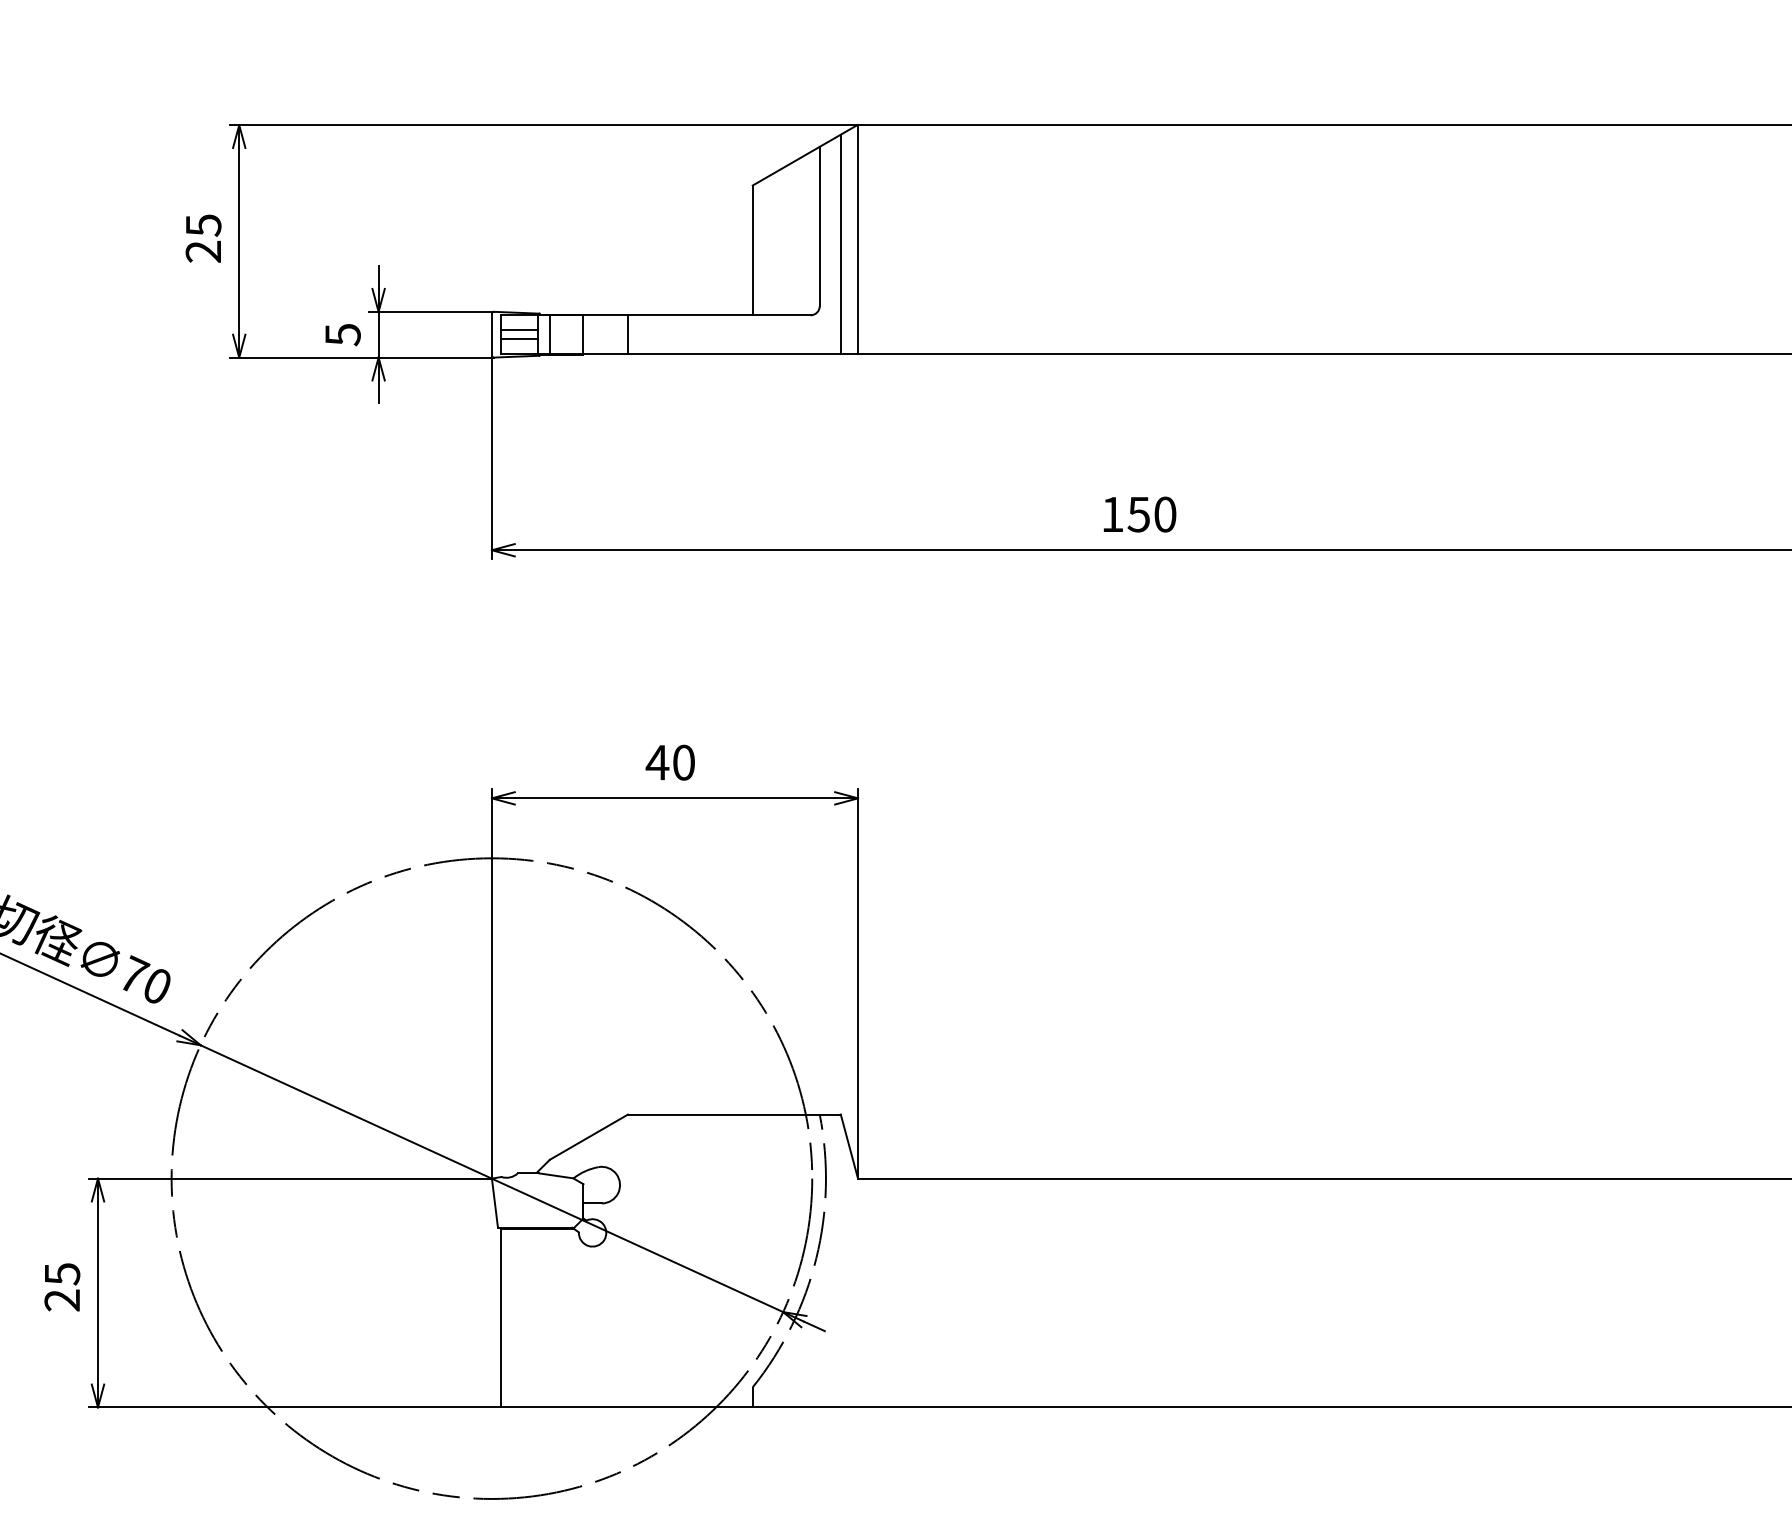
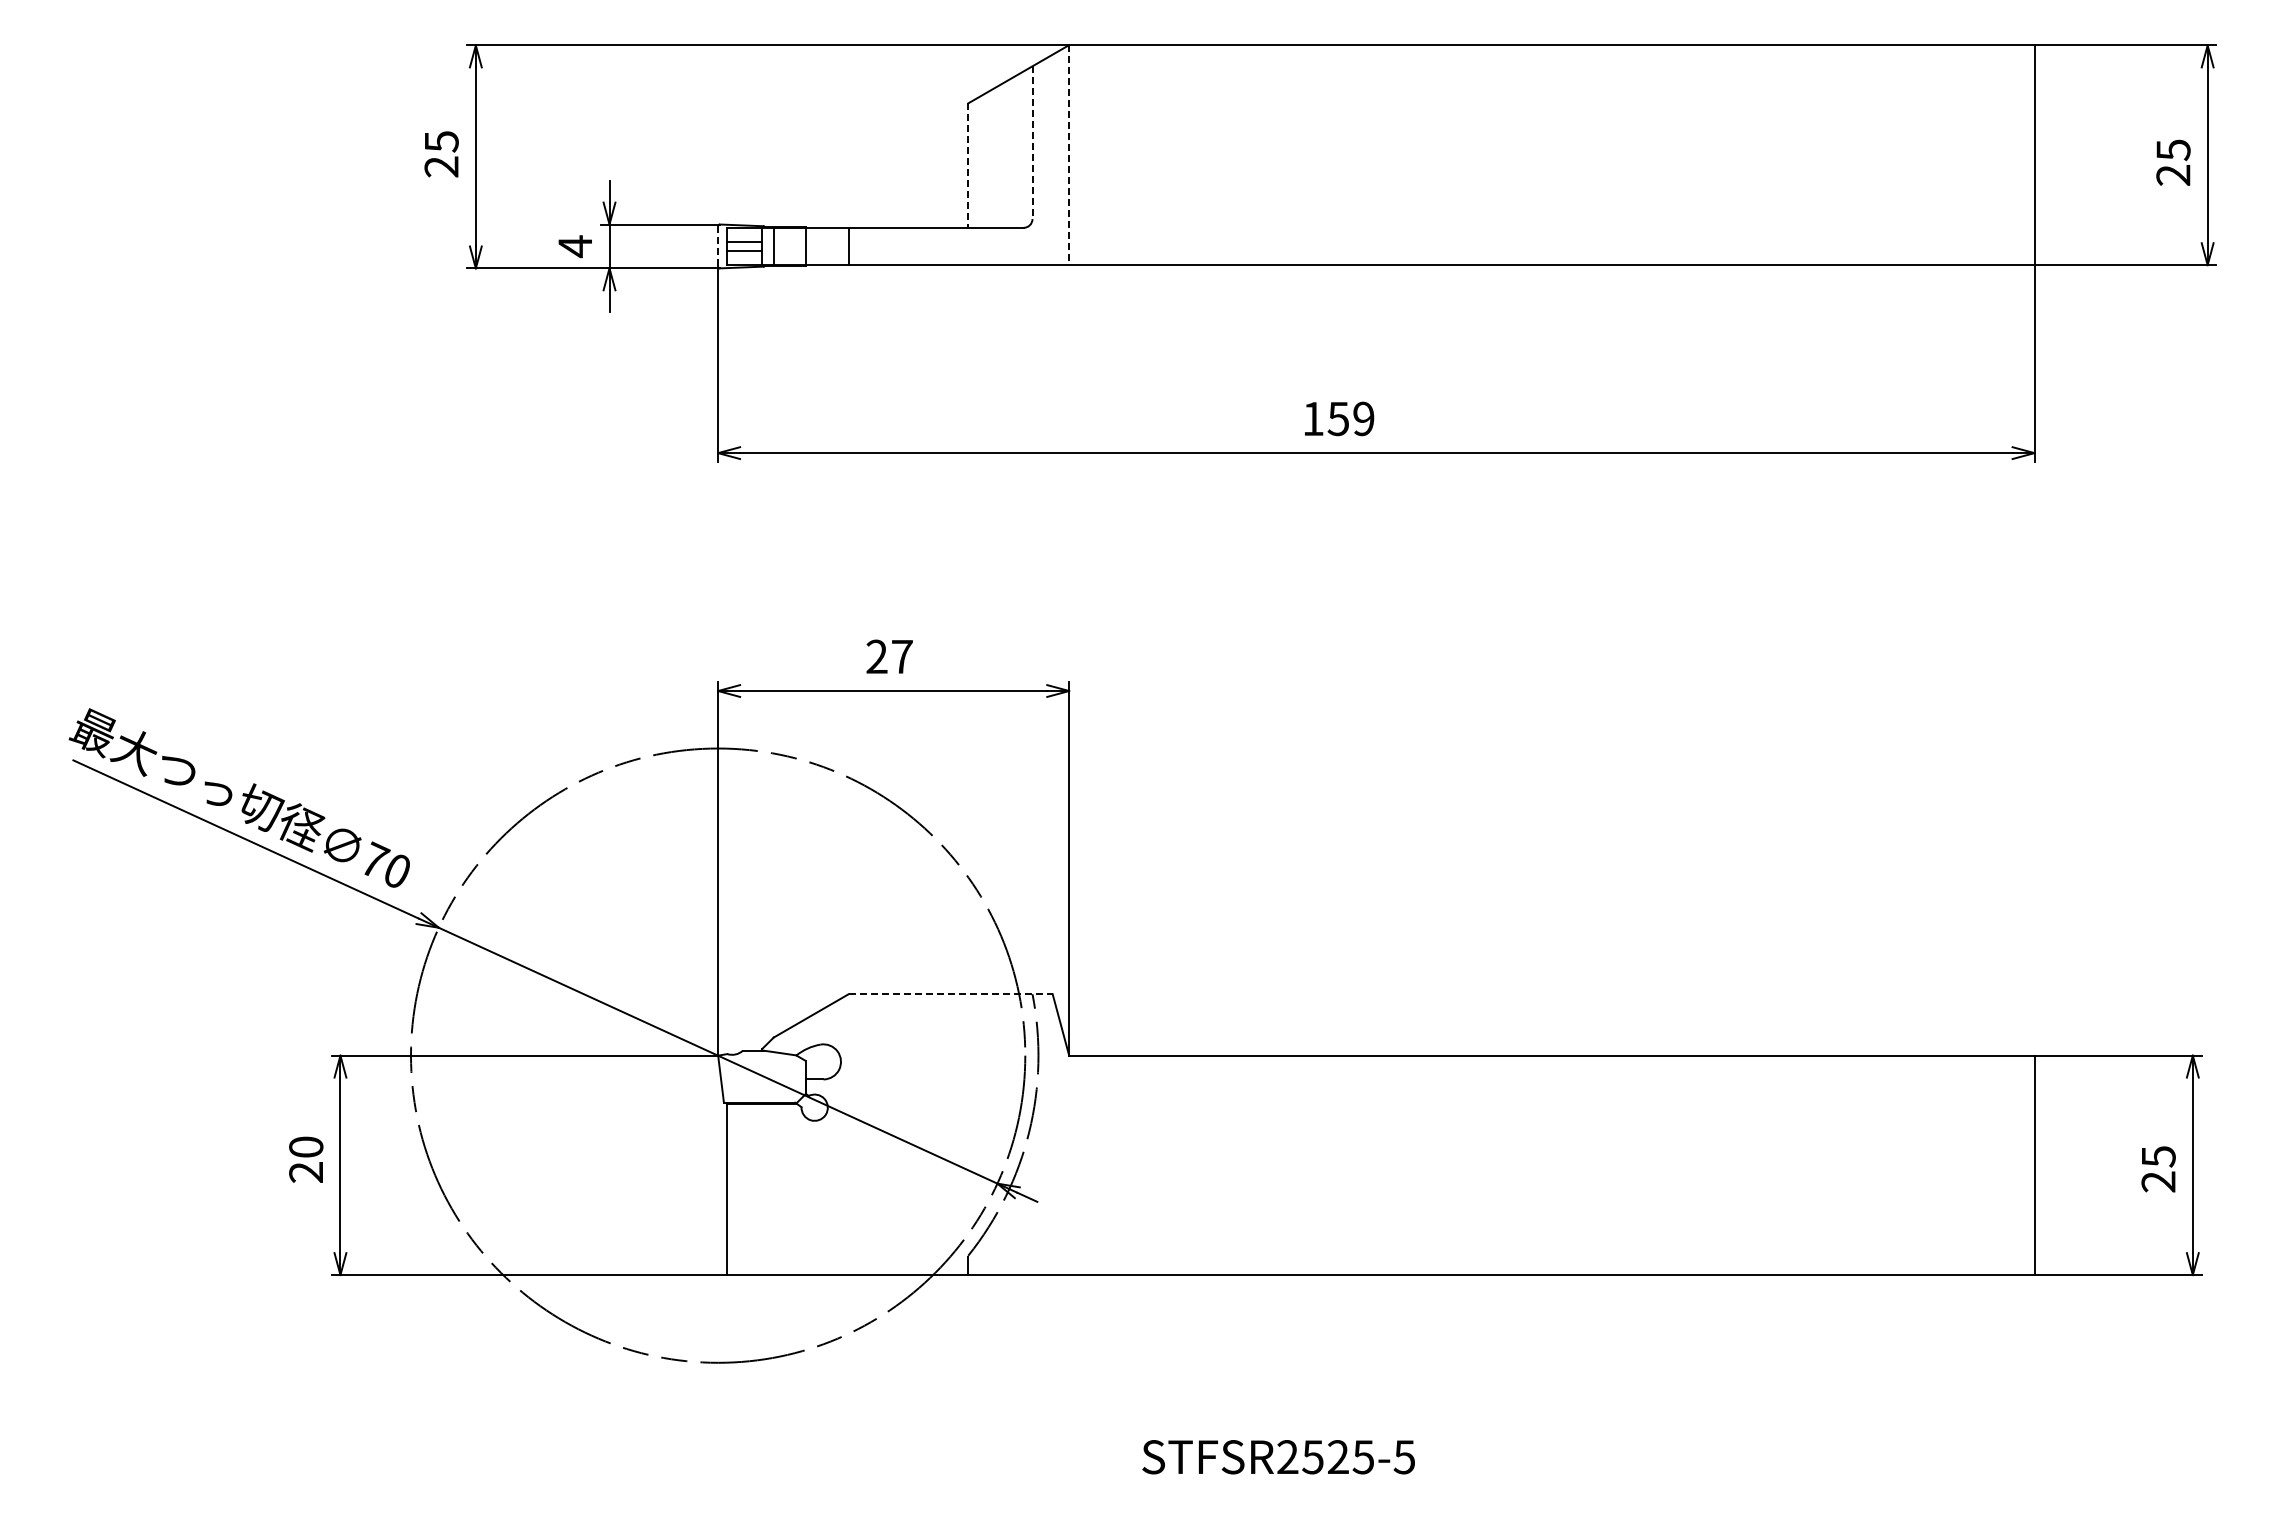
line: (819, 227) -> (1032, 143), solid -> dashed
line: (858, 239) -> (1069, 155), solid -> dashed
line: (840, 244) -> (1052, 159), removed
line: (753, 251) -> (968, 166), solid -> dashed
text: (343, 334) -> (575, 246), 5 -> 4
line: (492, 334) -> (718, 246), solid -> dashed
text: (1164, 514) -> (1363, 418), 150 -> 159
text: (669, 762) -> (888, 656), 40 -> 27
line: (735, 1114) -> (951, 994), solid -> dashed
text: (62, 1274) -> (306, 1147), 25 -> 20

